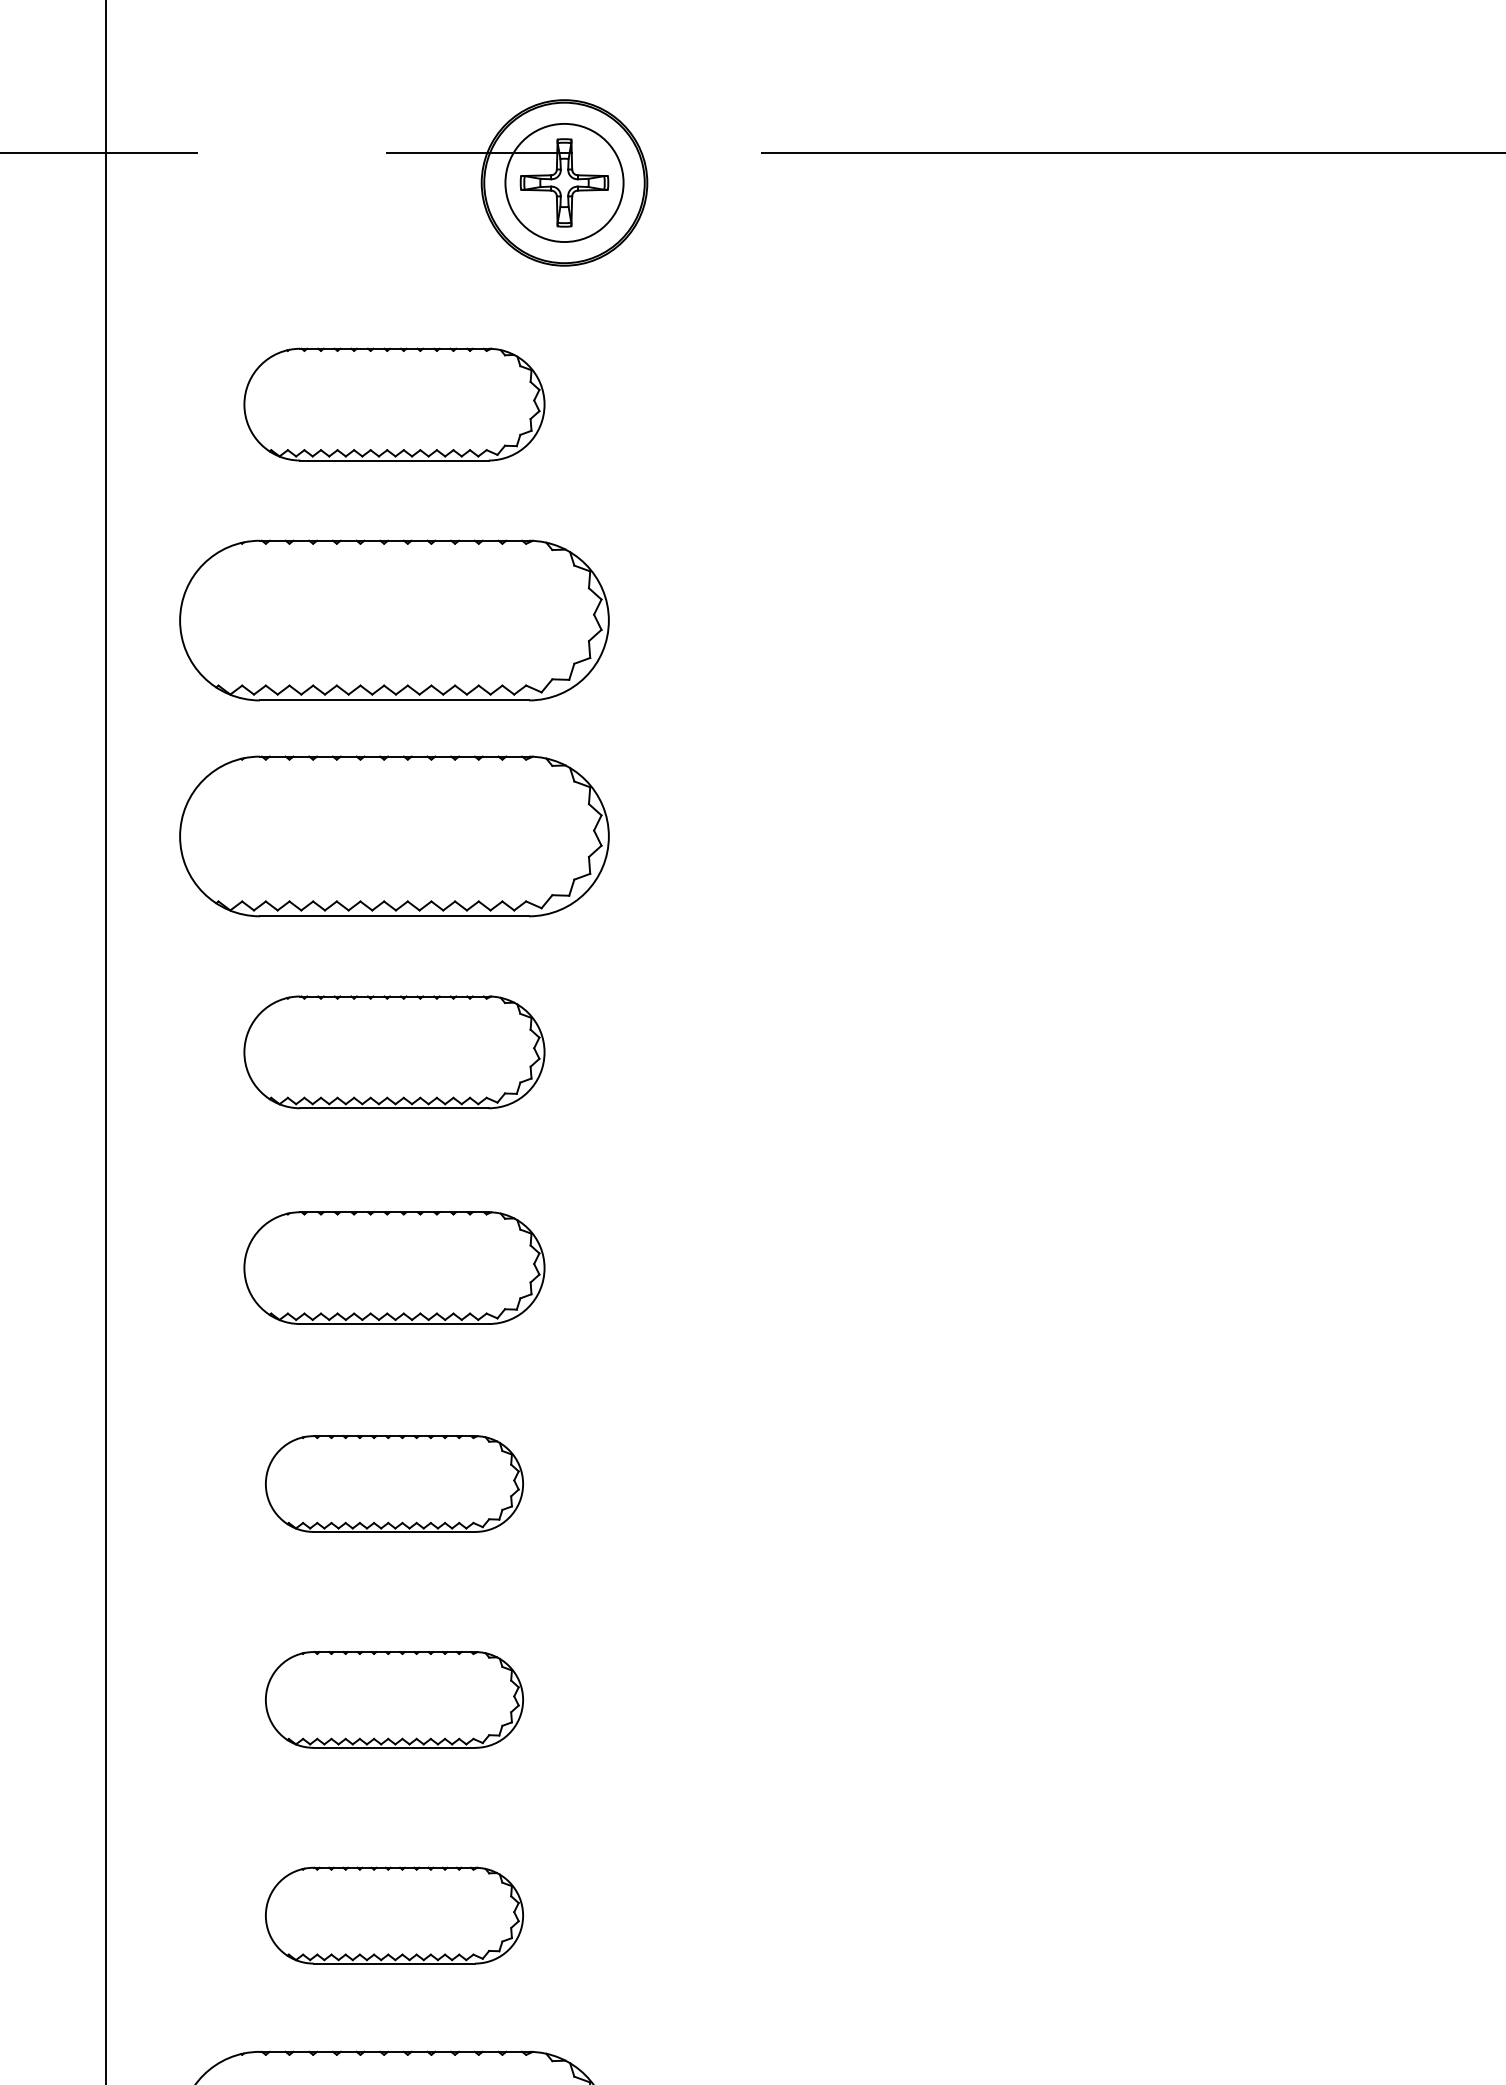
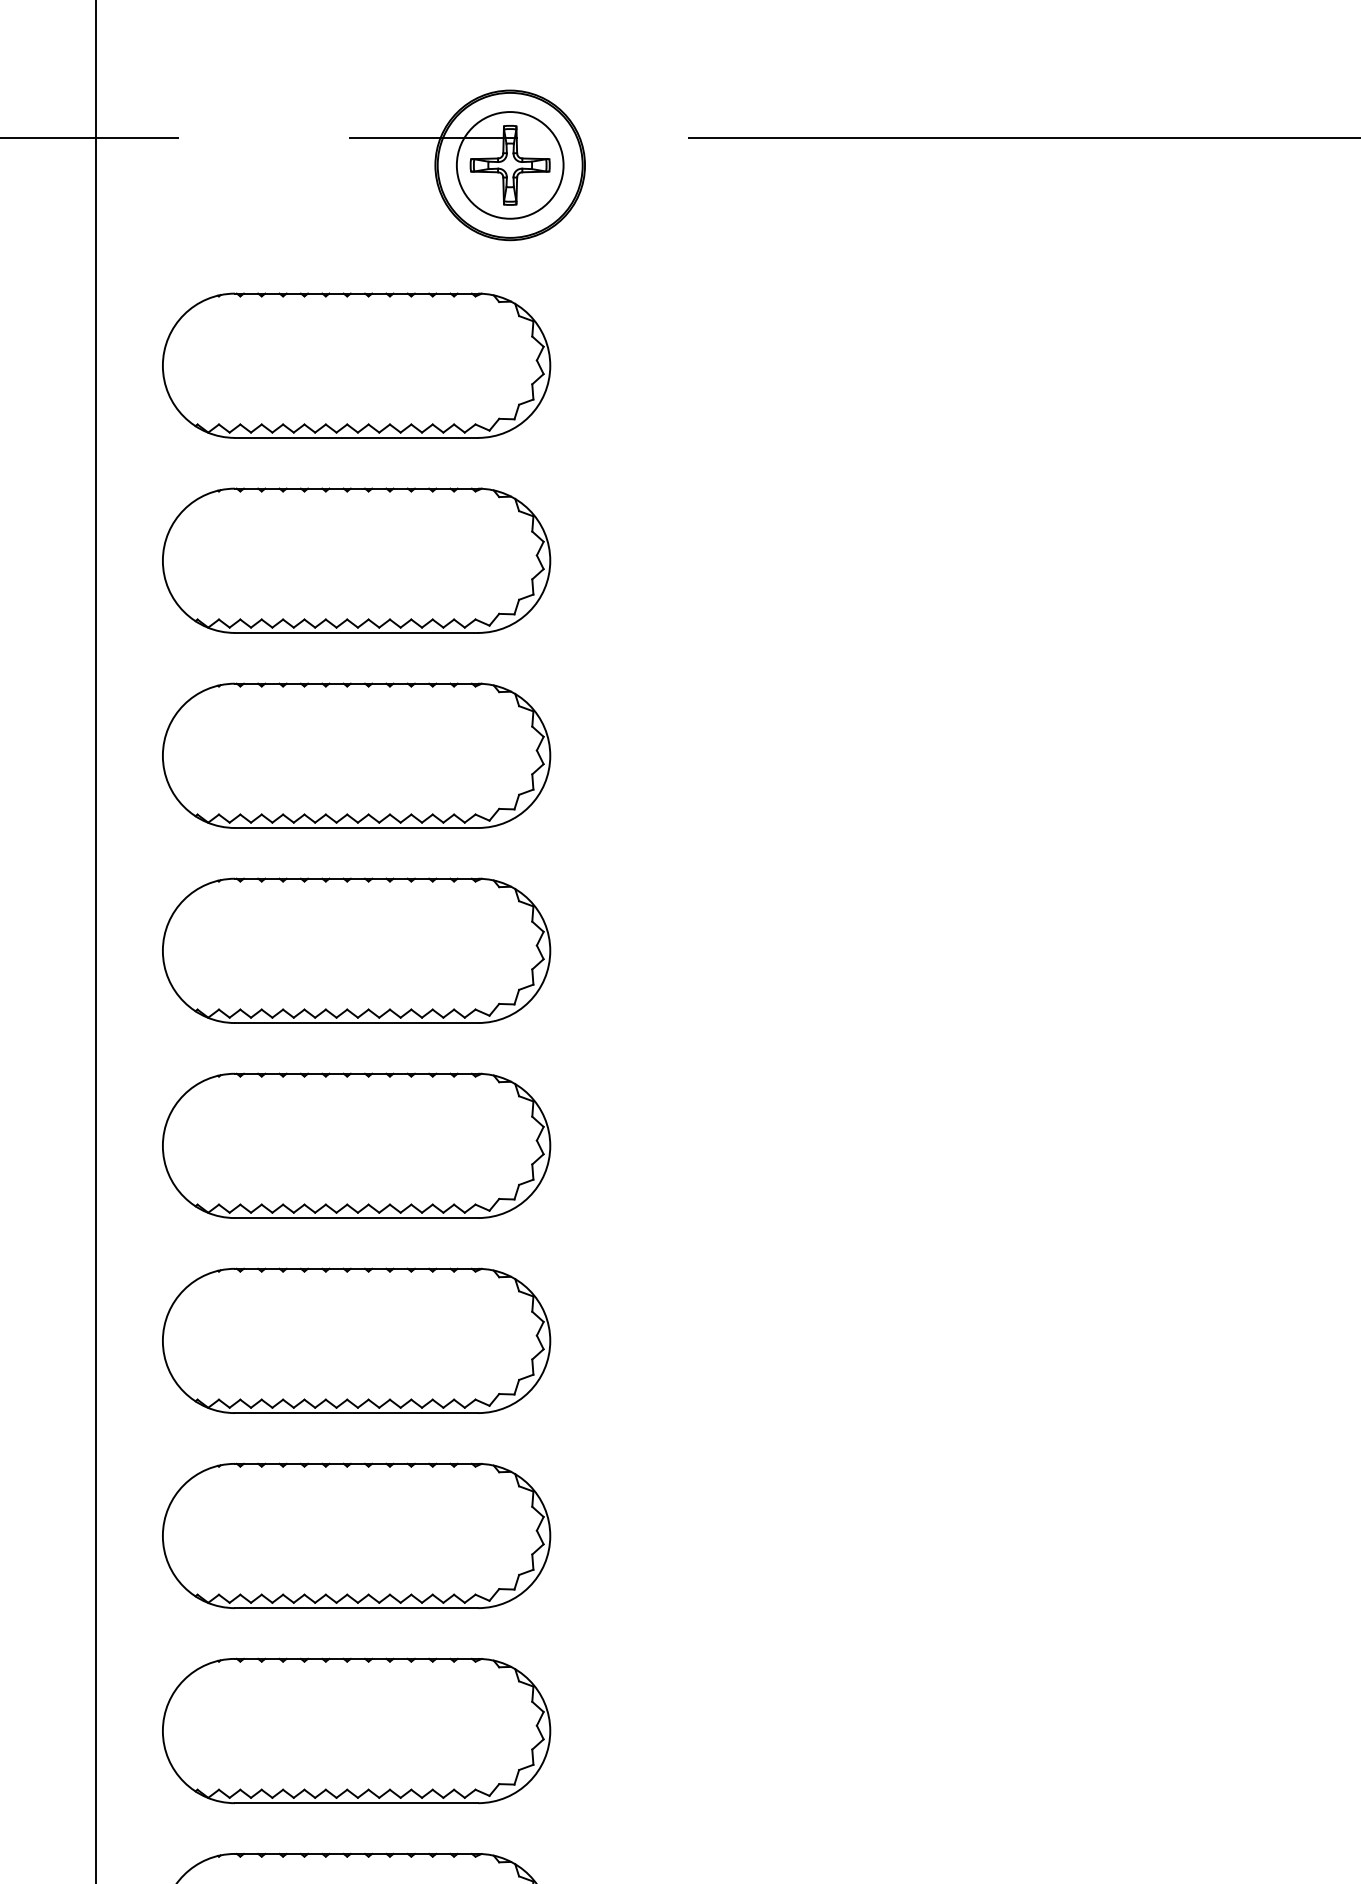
part: (394, 404) -> (356, 365), size x1.43
part: (394, 1052) -> (356, 951), size x1.43
part: (394, 1267) -> (356, 1145), size x1.43
part: (394, 1483) -> (356, 1340), size x1.67
part: (394, 1699) -> (356, 1535), size x1.67
part: (394, 1915) -> (356, 1730), size x1.67

